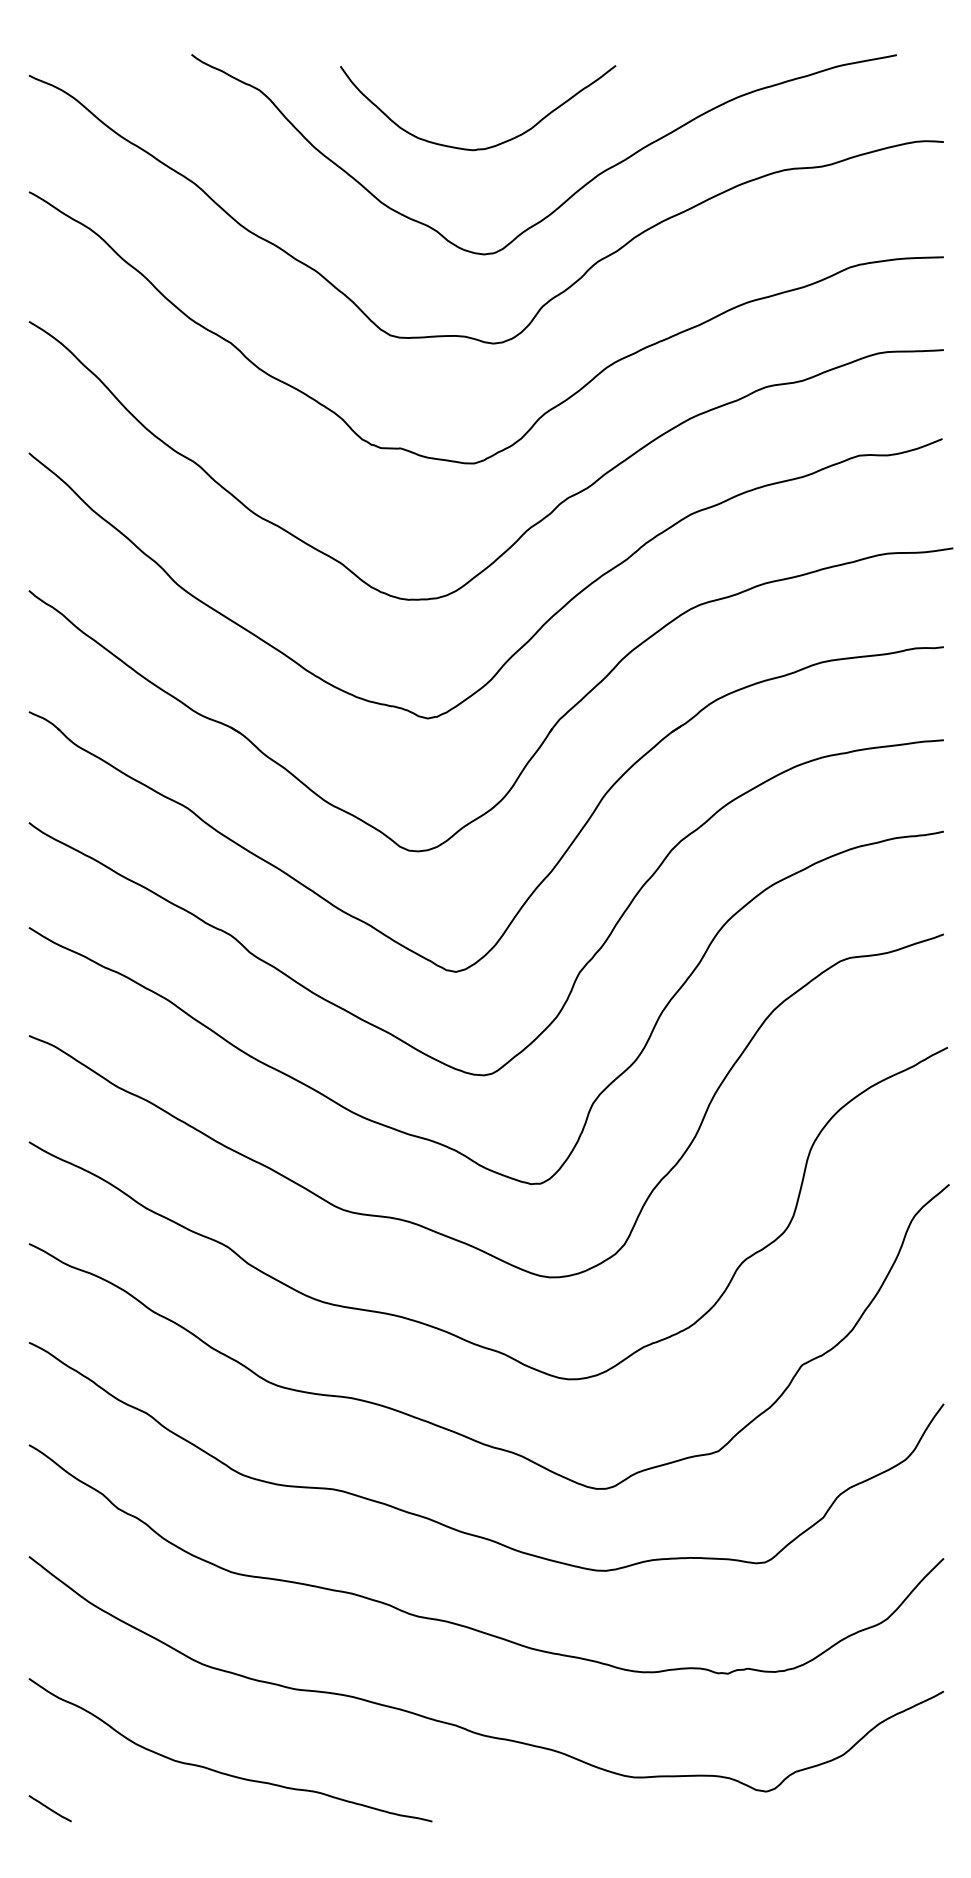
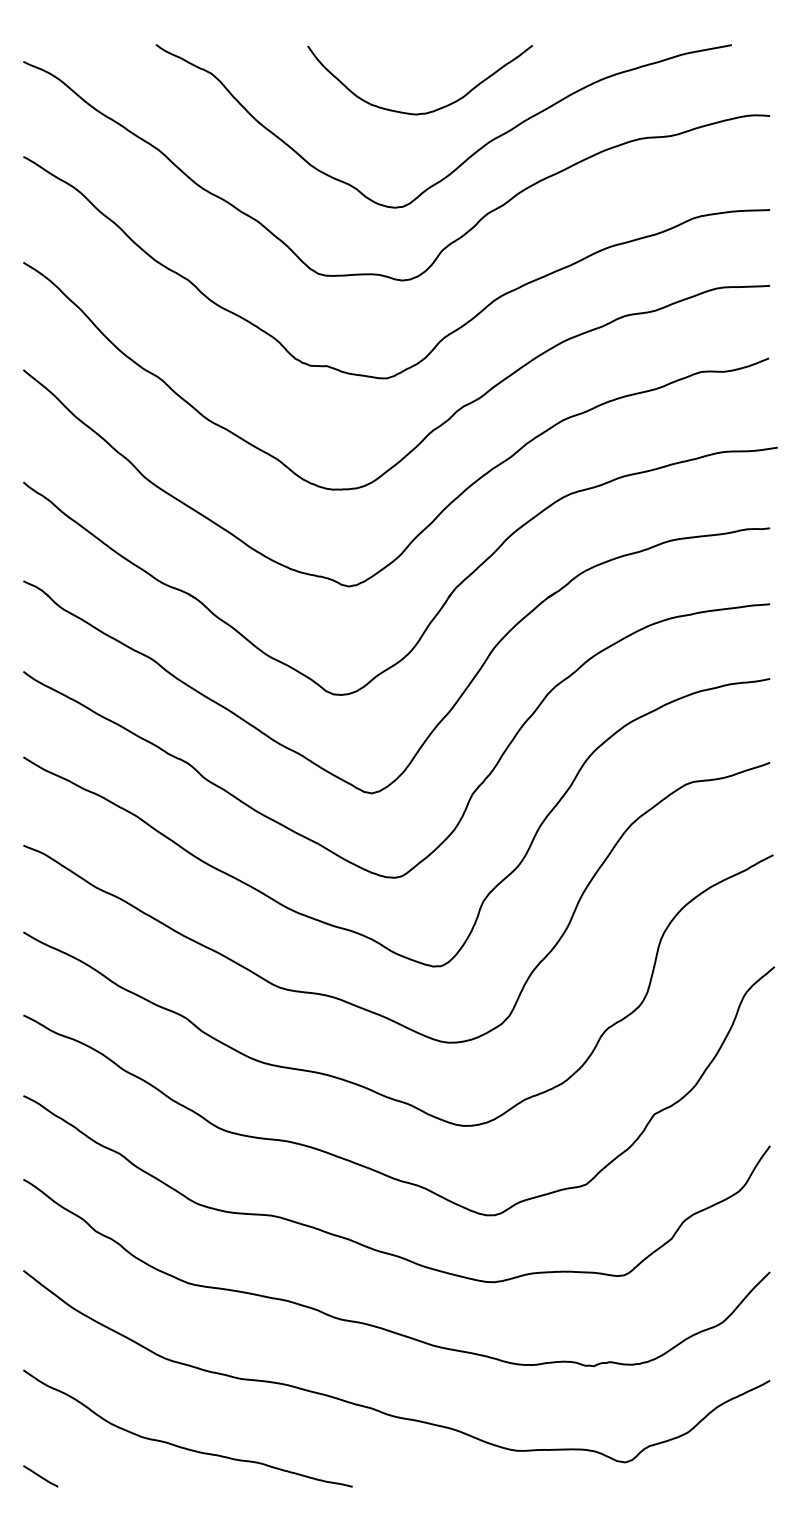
curve: (492, 145) -> (431, 110), moved

